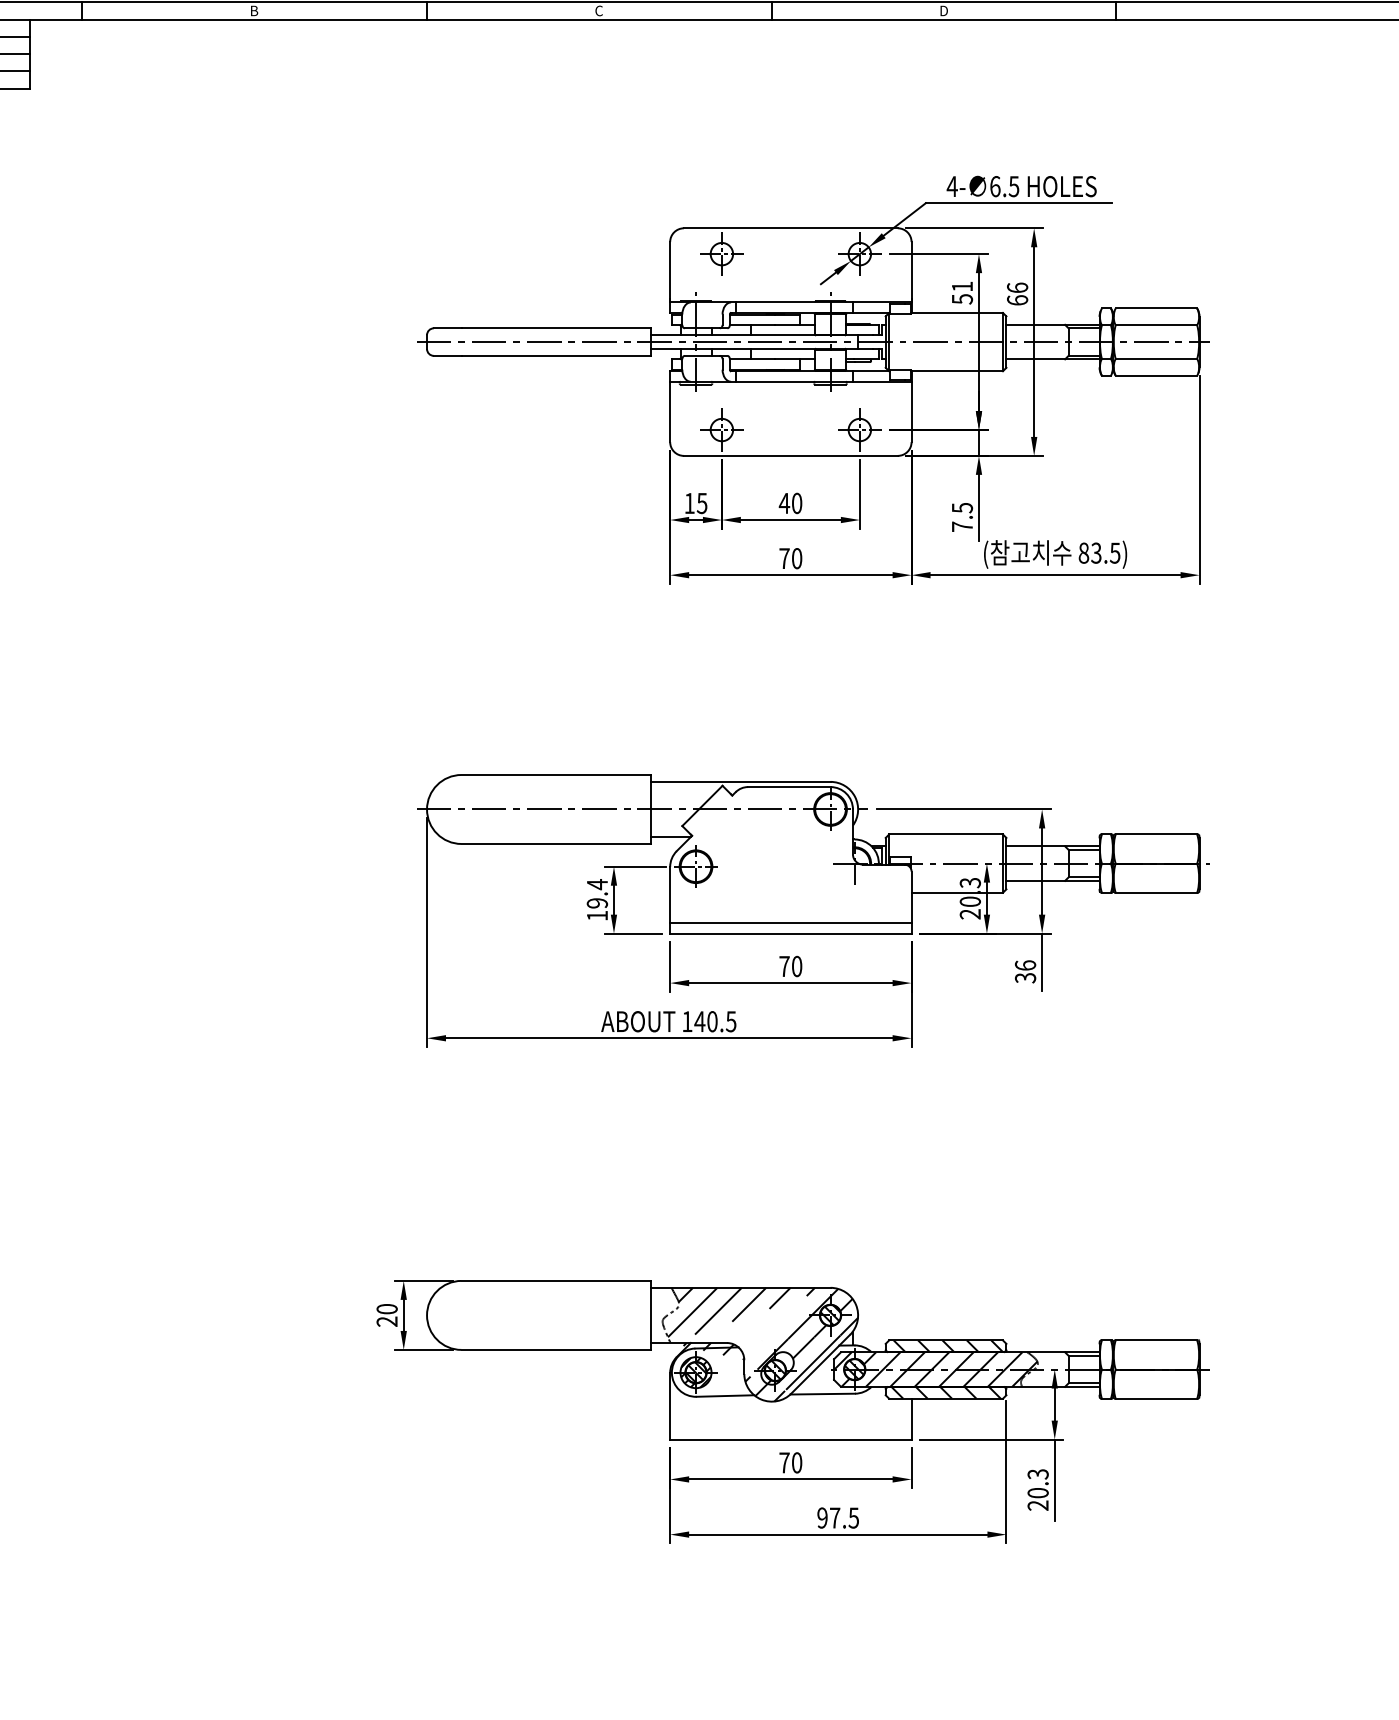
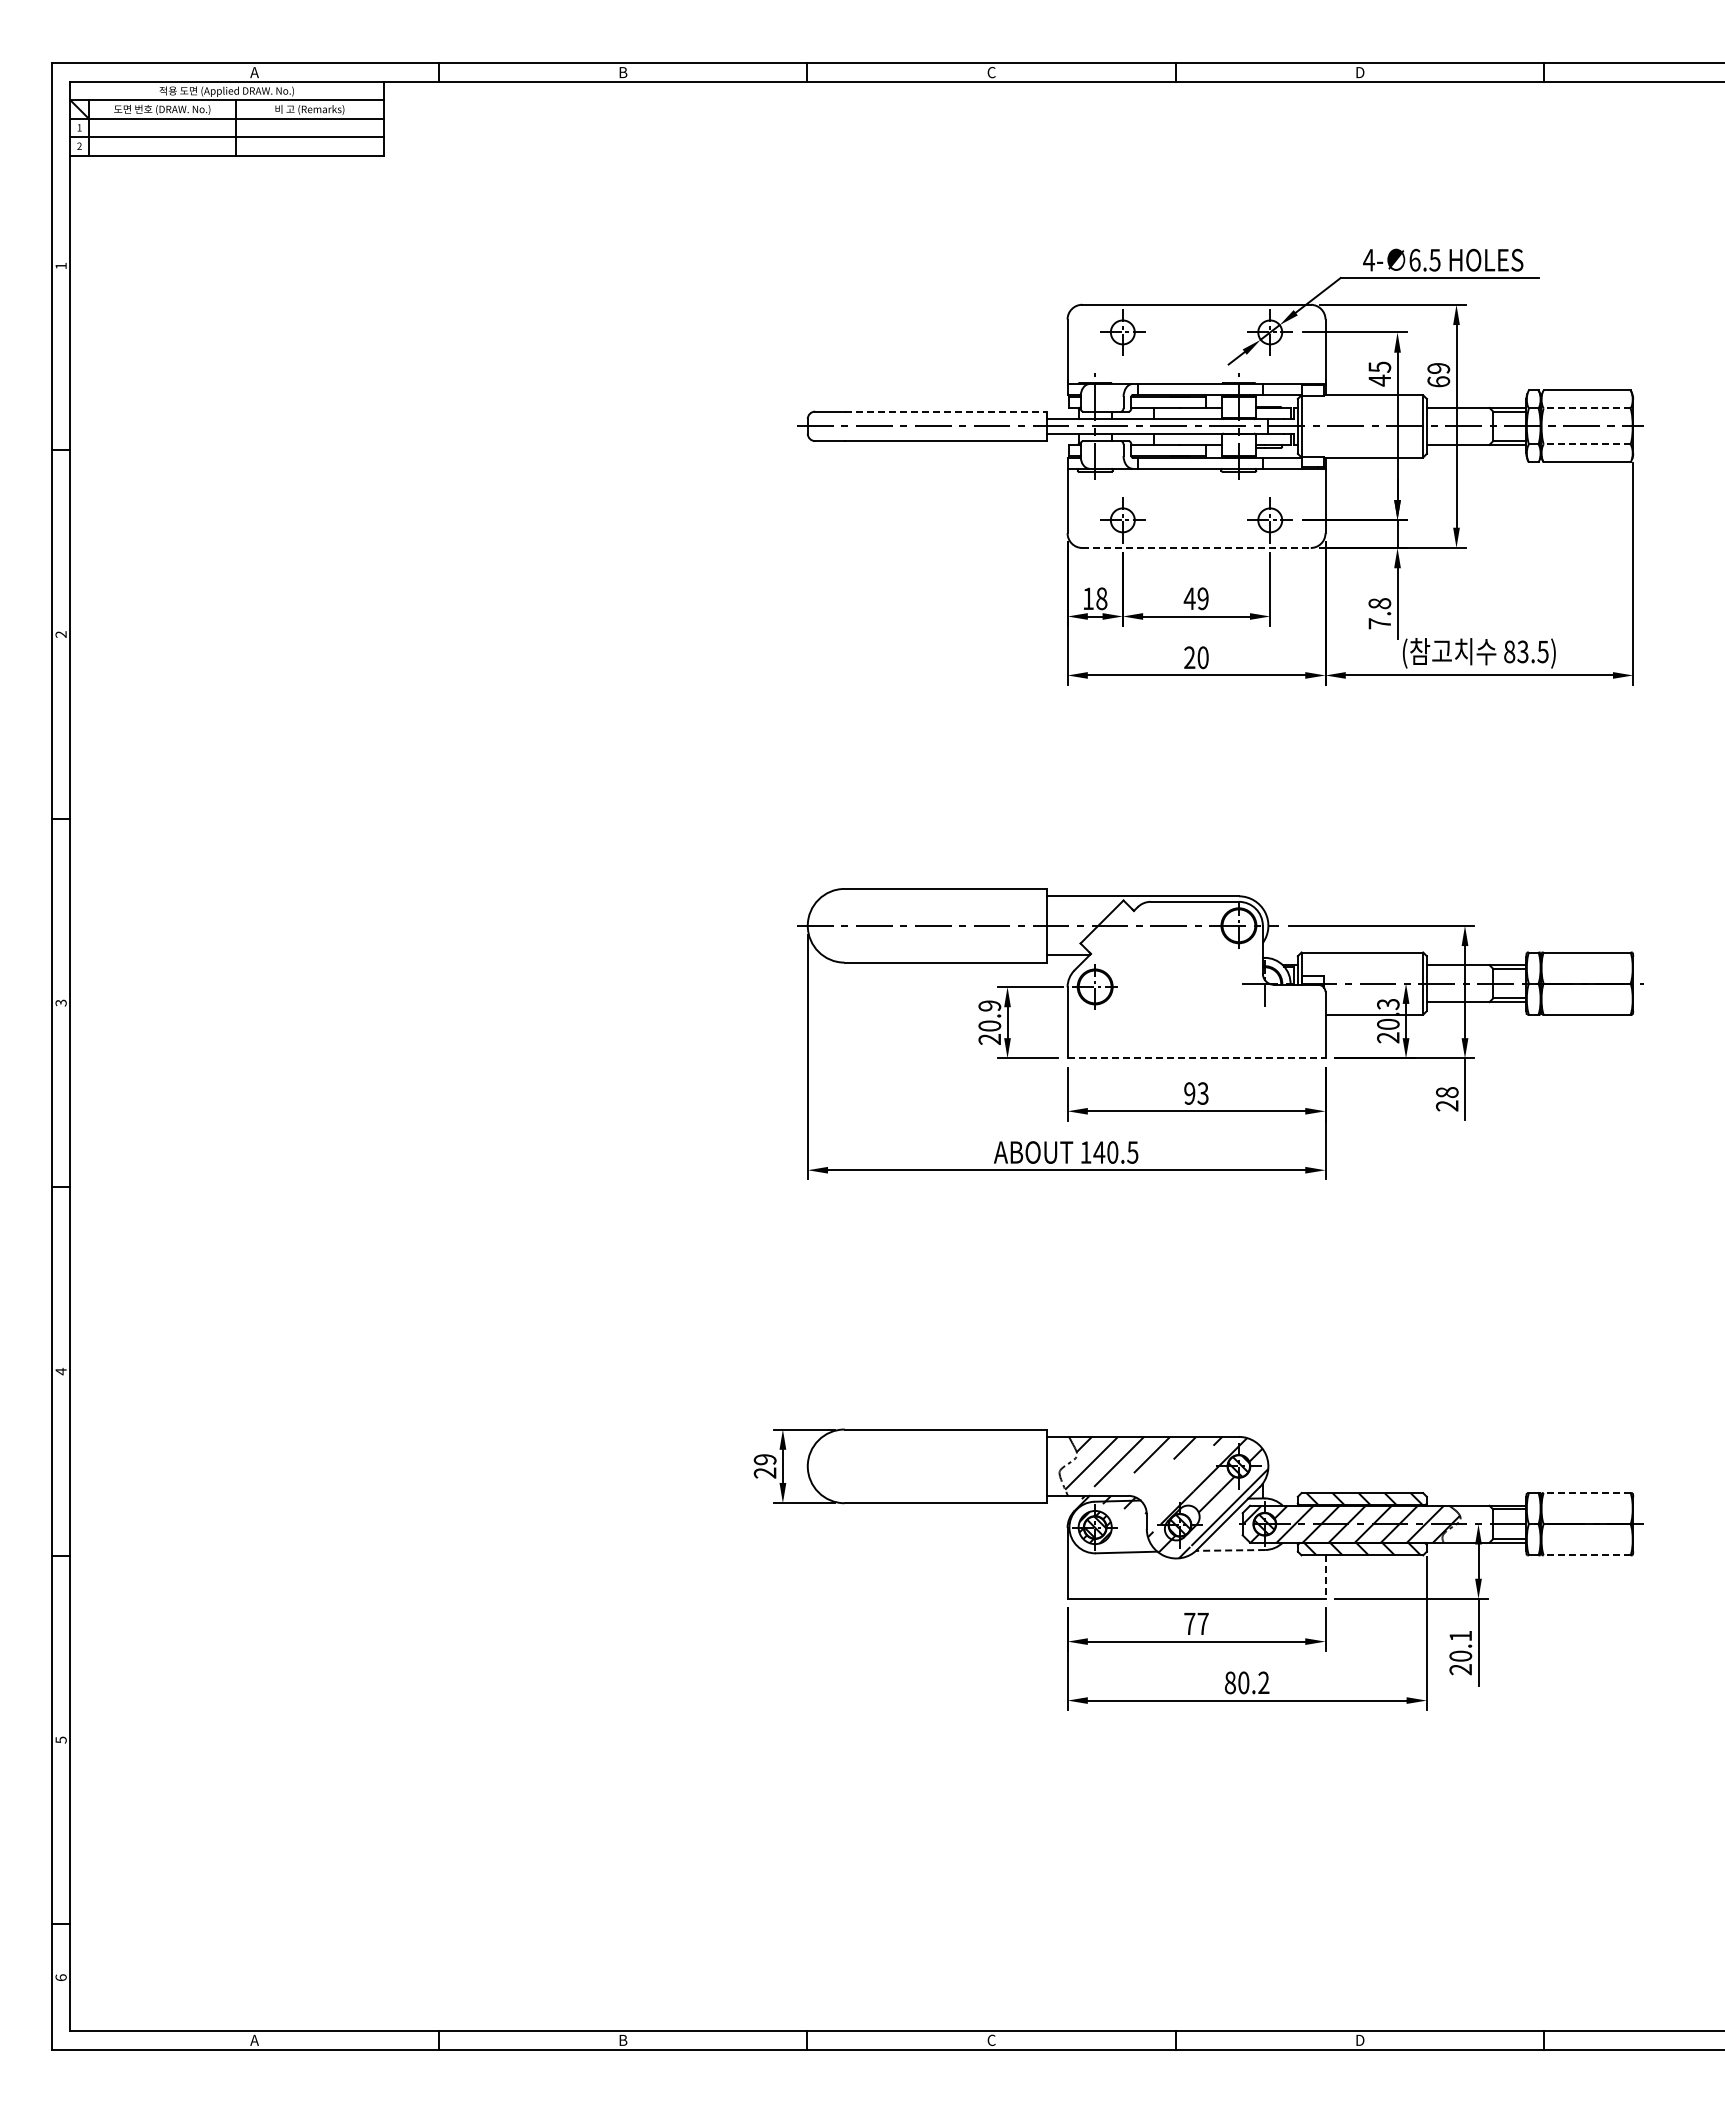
text: (1017, 286) -> (1438, 367), 66 -> 69
text: (962, 292) -> (1379, 373), 51 -> 45
line: (1155, 325) -> (1586, 408), solid -> dashed
line: (556, 328) -> (946, 411), solid -> dashed
line: (1155, 359) -> (1586, 444), solid -> dashed
line: (791, 456) -> (1197, 548), solid -> dashed
text: (701, 503) -> (1101, 598), 15 -> 18
text: (796, 503) -> (1202, 598), 40 -> 49
text: (962, 507) -> (1379, 603), 7.5 -> 7.8
text: (784, 558) -> (1189, 657), 70 -> 20
text: (597, 900) -> (989, 1022), 19.4 -> 20.9
line: (790, 923) -> (1196, 1047), removed
line: (790, 933) -> (1196, 1058), solid -> dashed
text: (790, 966) -> (1196, 1093), 70 -> 93
text: (1025, 971) -> (1447, 1098), 36 -> 28
text: (387, 1308) -> (765, 1459), 20 -> 29
line: (1155, 1340) -> (1586, 1493), solid -> dashed
line: (822, 1394) -> (1230, 1550), solid -> dashed
line: (1155, 1398) -> (1586, 1555), solid -> dashed
line: (911, 1419) -> (1325, 1577), solid -> dashed
text: (796, 1462) -> (1202, 1623), 70 -> 77
text: (1037, 1473) -> (1460, 1635), 20.3 -> 20.1
text: (837, 1517) -> (1246, 1682), 97.5 -> 80.2

